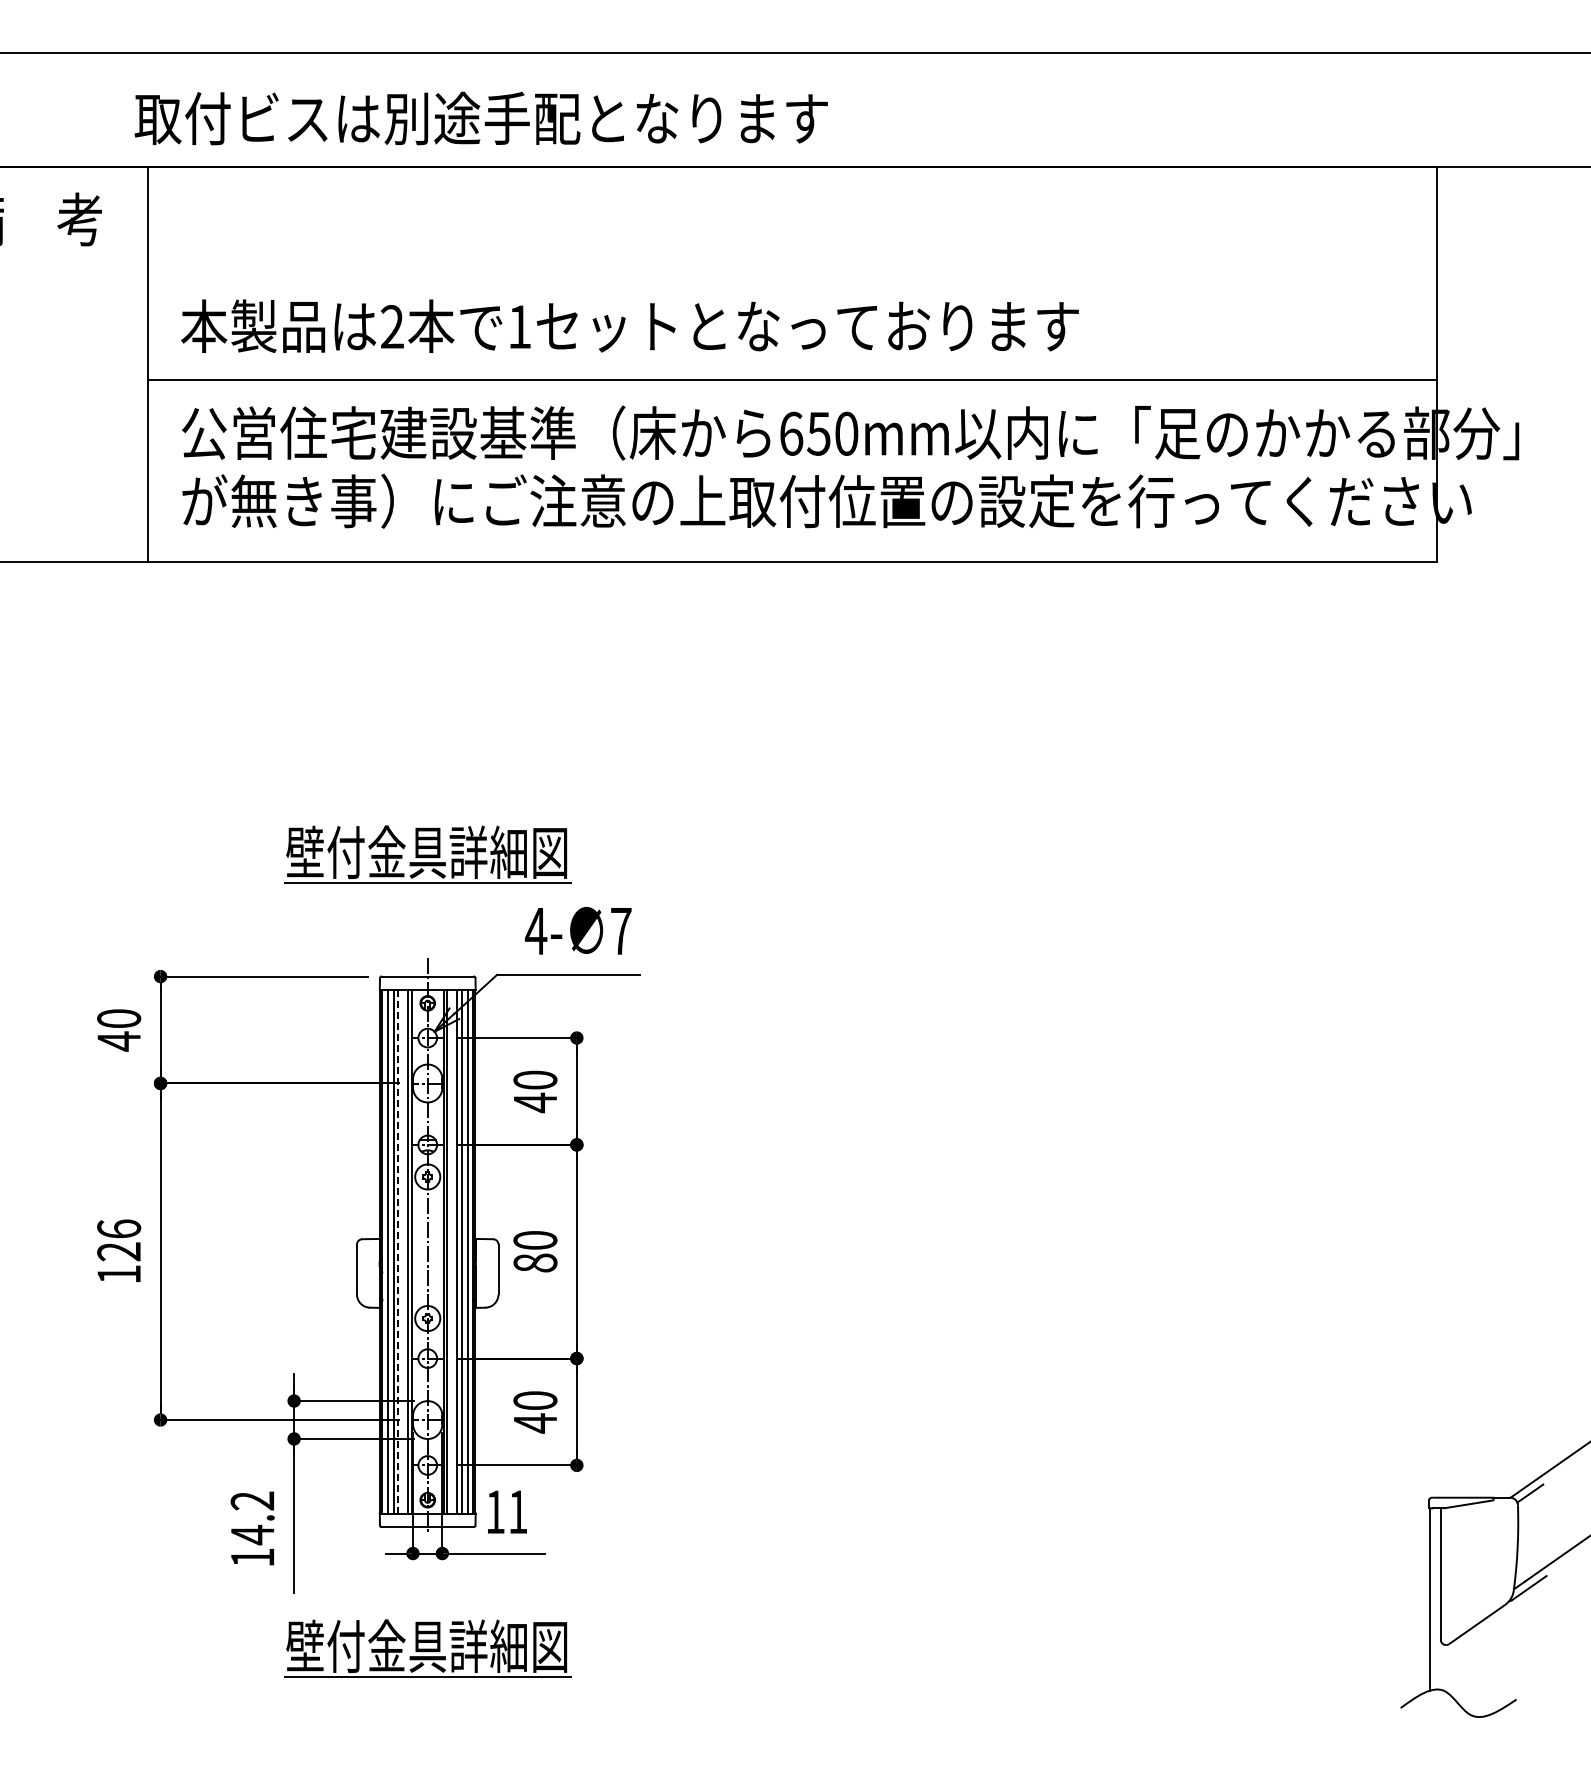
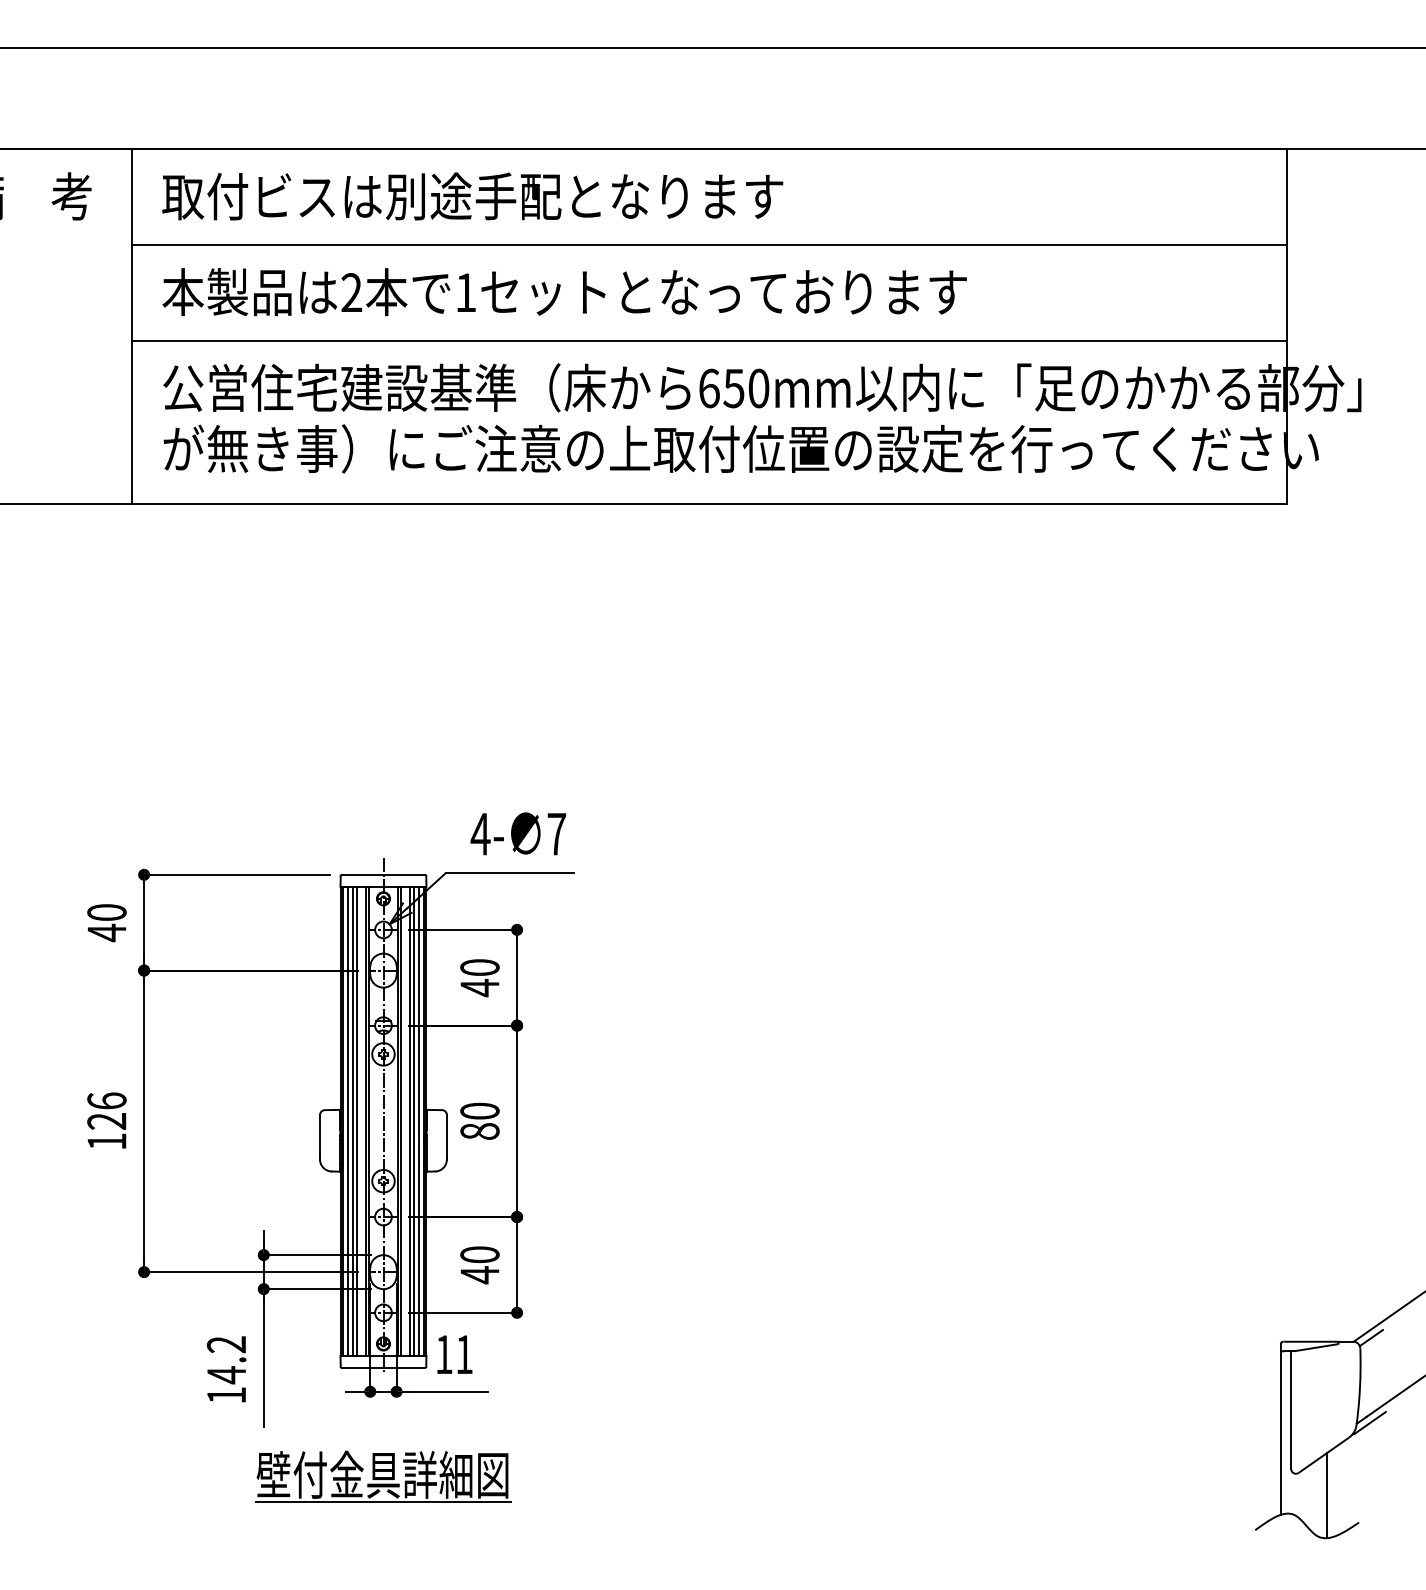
text: (480, 118) -> (471, 196), moved
line: (791, 273) -> (709, 244), added
part: (427, 854) -> (383, 765), removed
line: (398, 1251) -> (357, 1121), dashed -> solid
line: (1480, 1669) -> (1326, 1495), added

